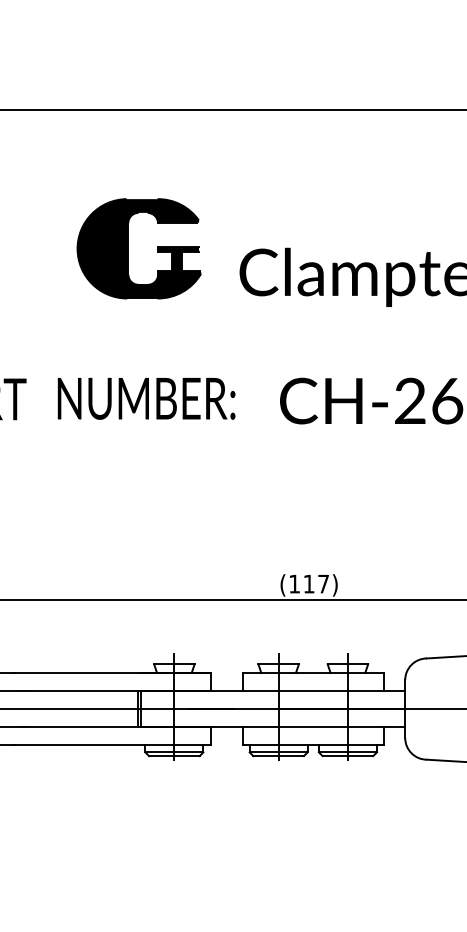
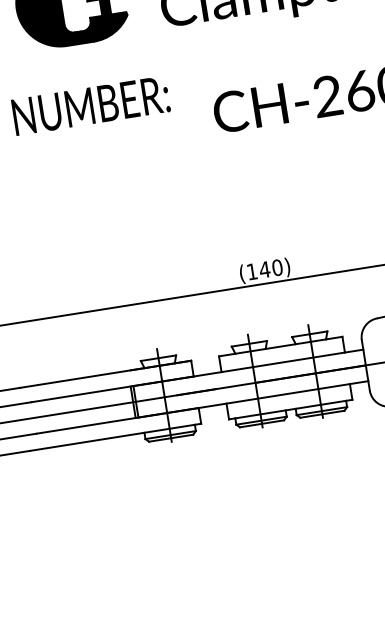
text: (146, 398) -> (90, 105), moved
text: (316, 583) -> (271, 268), (117) -> (140)

